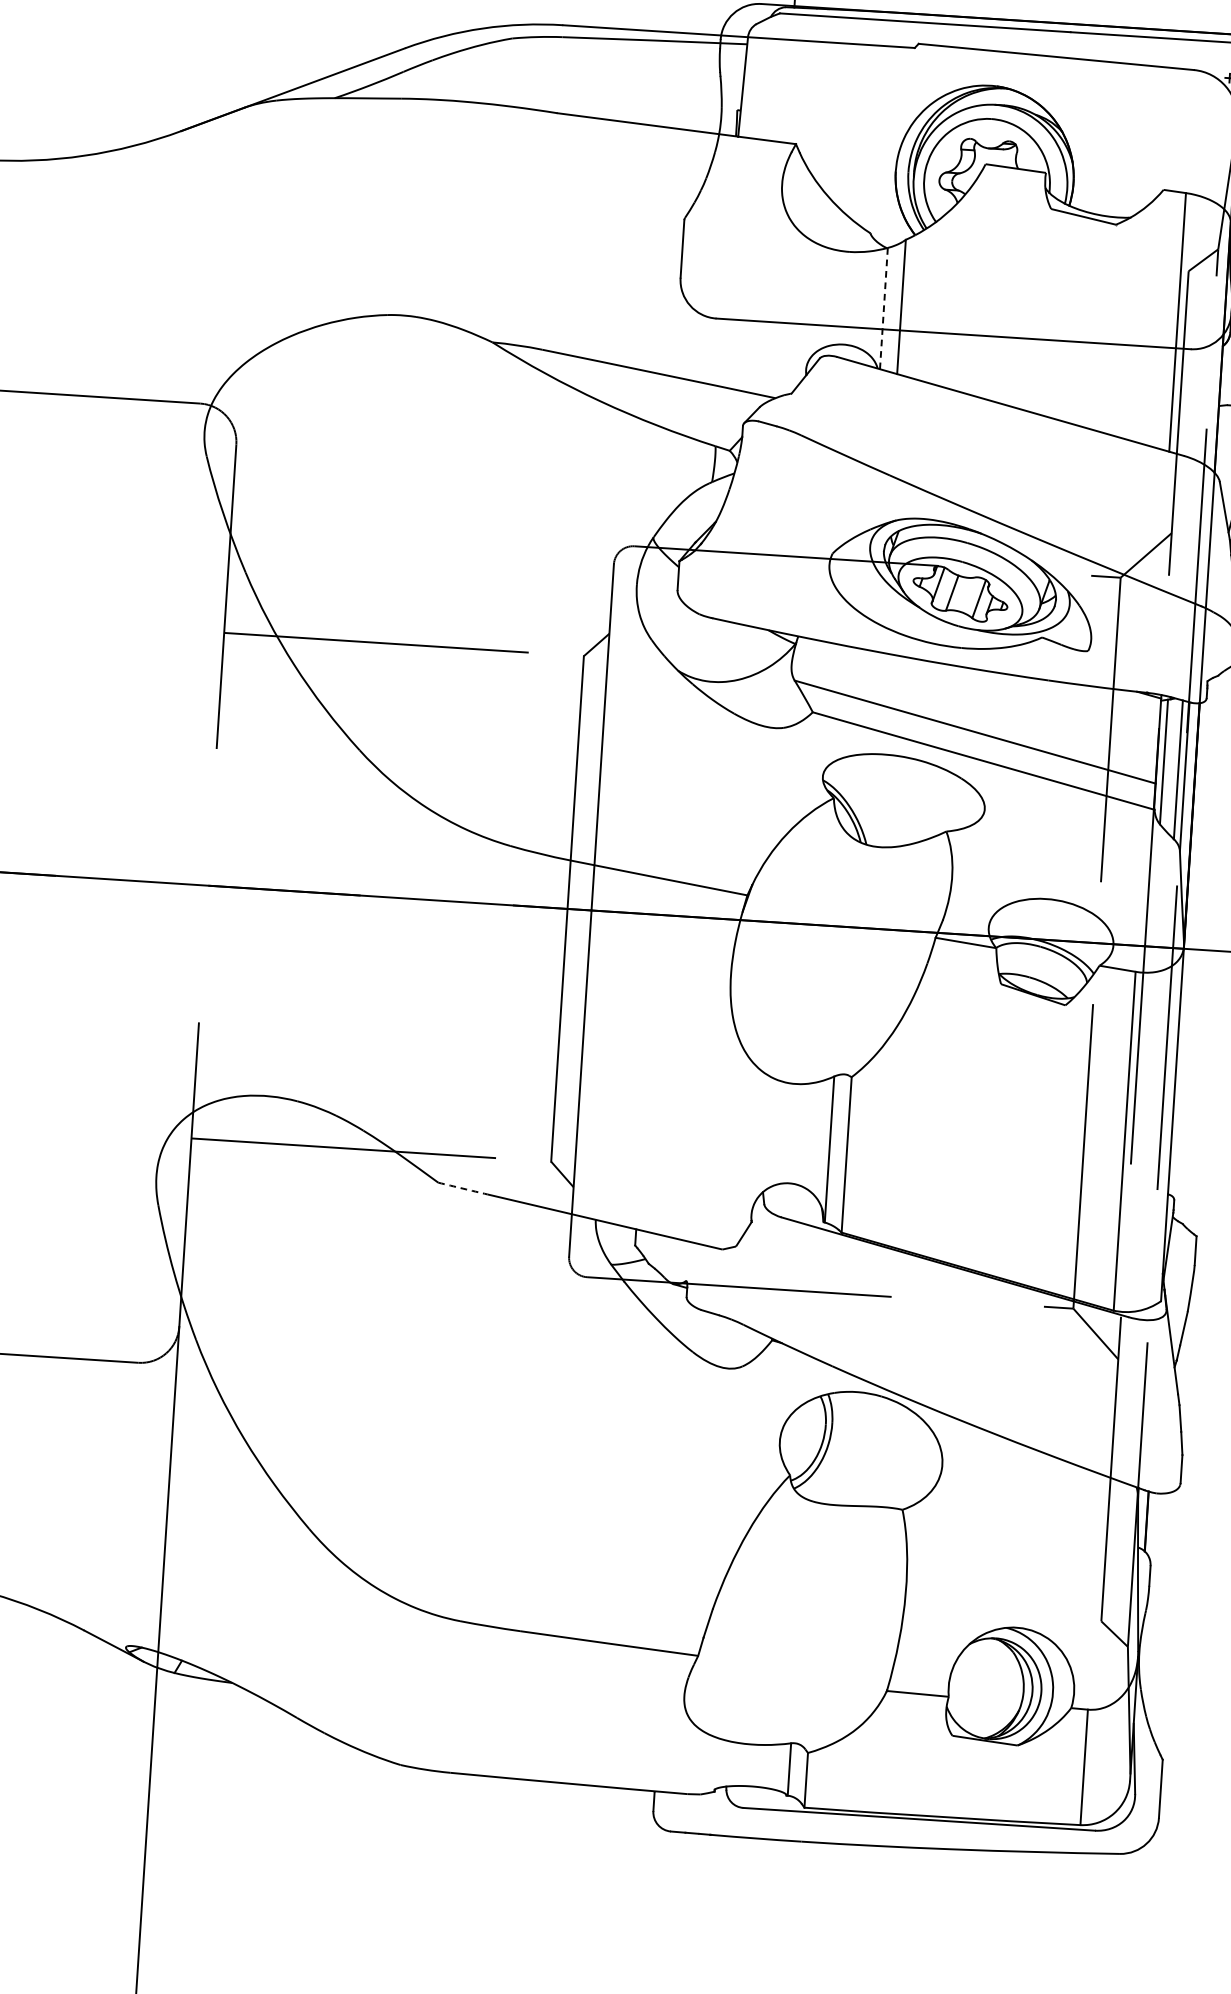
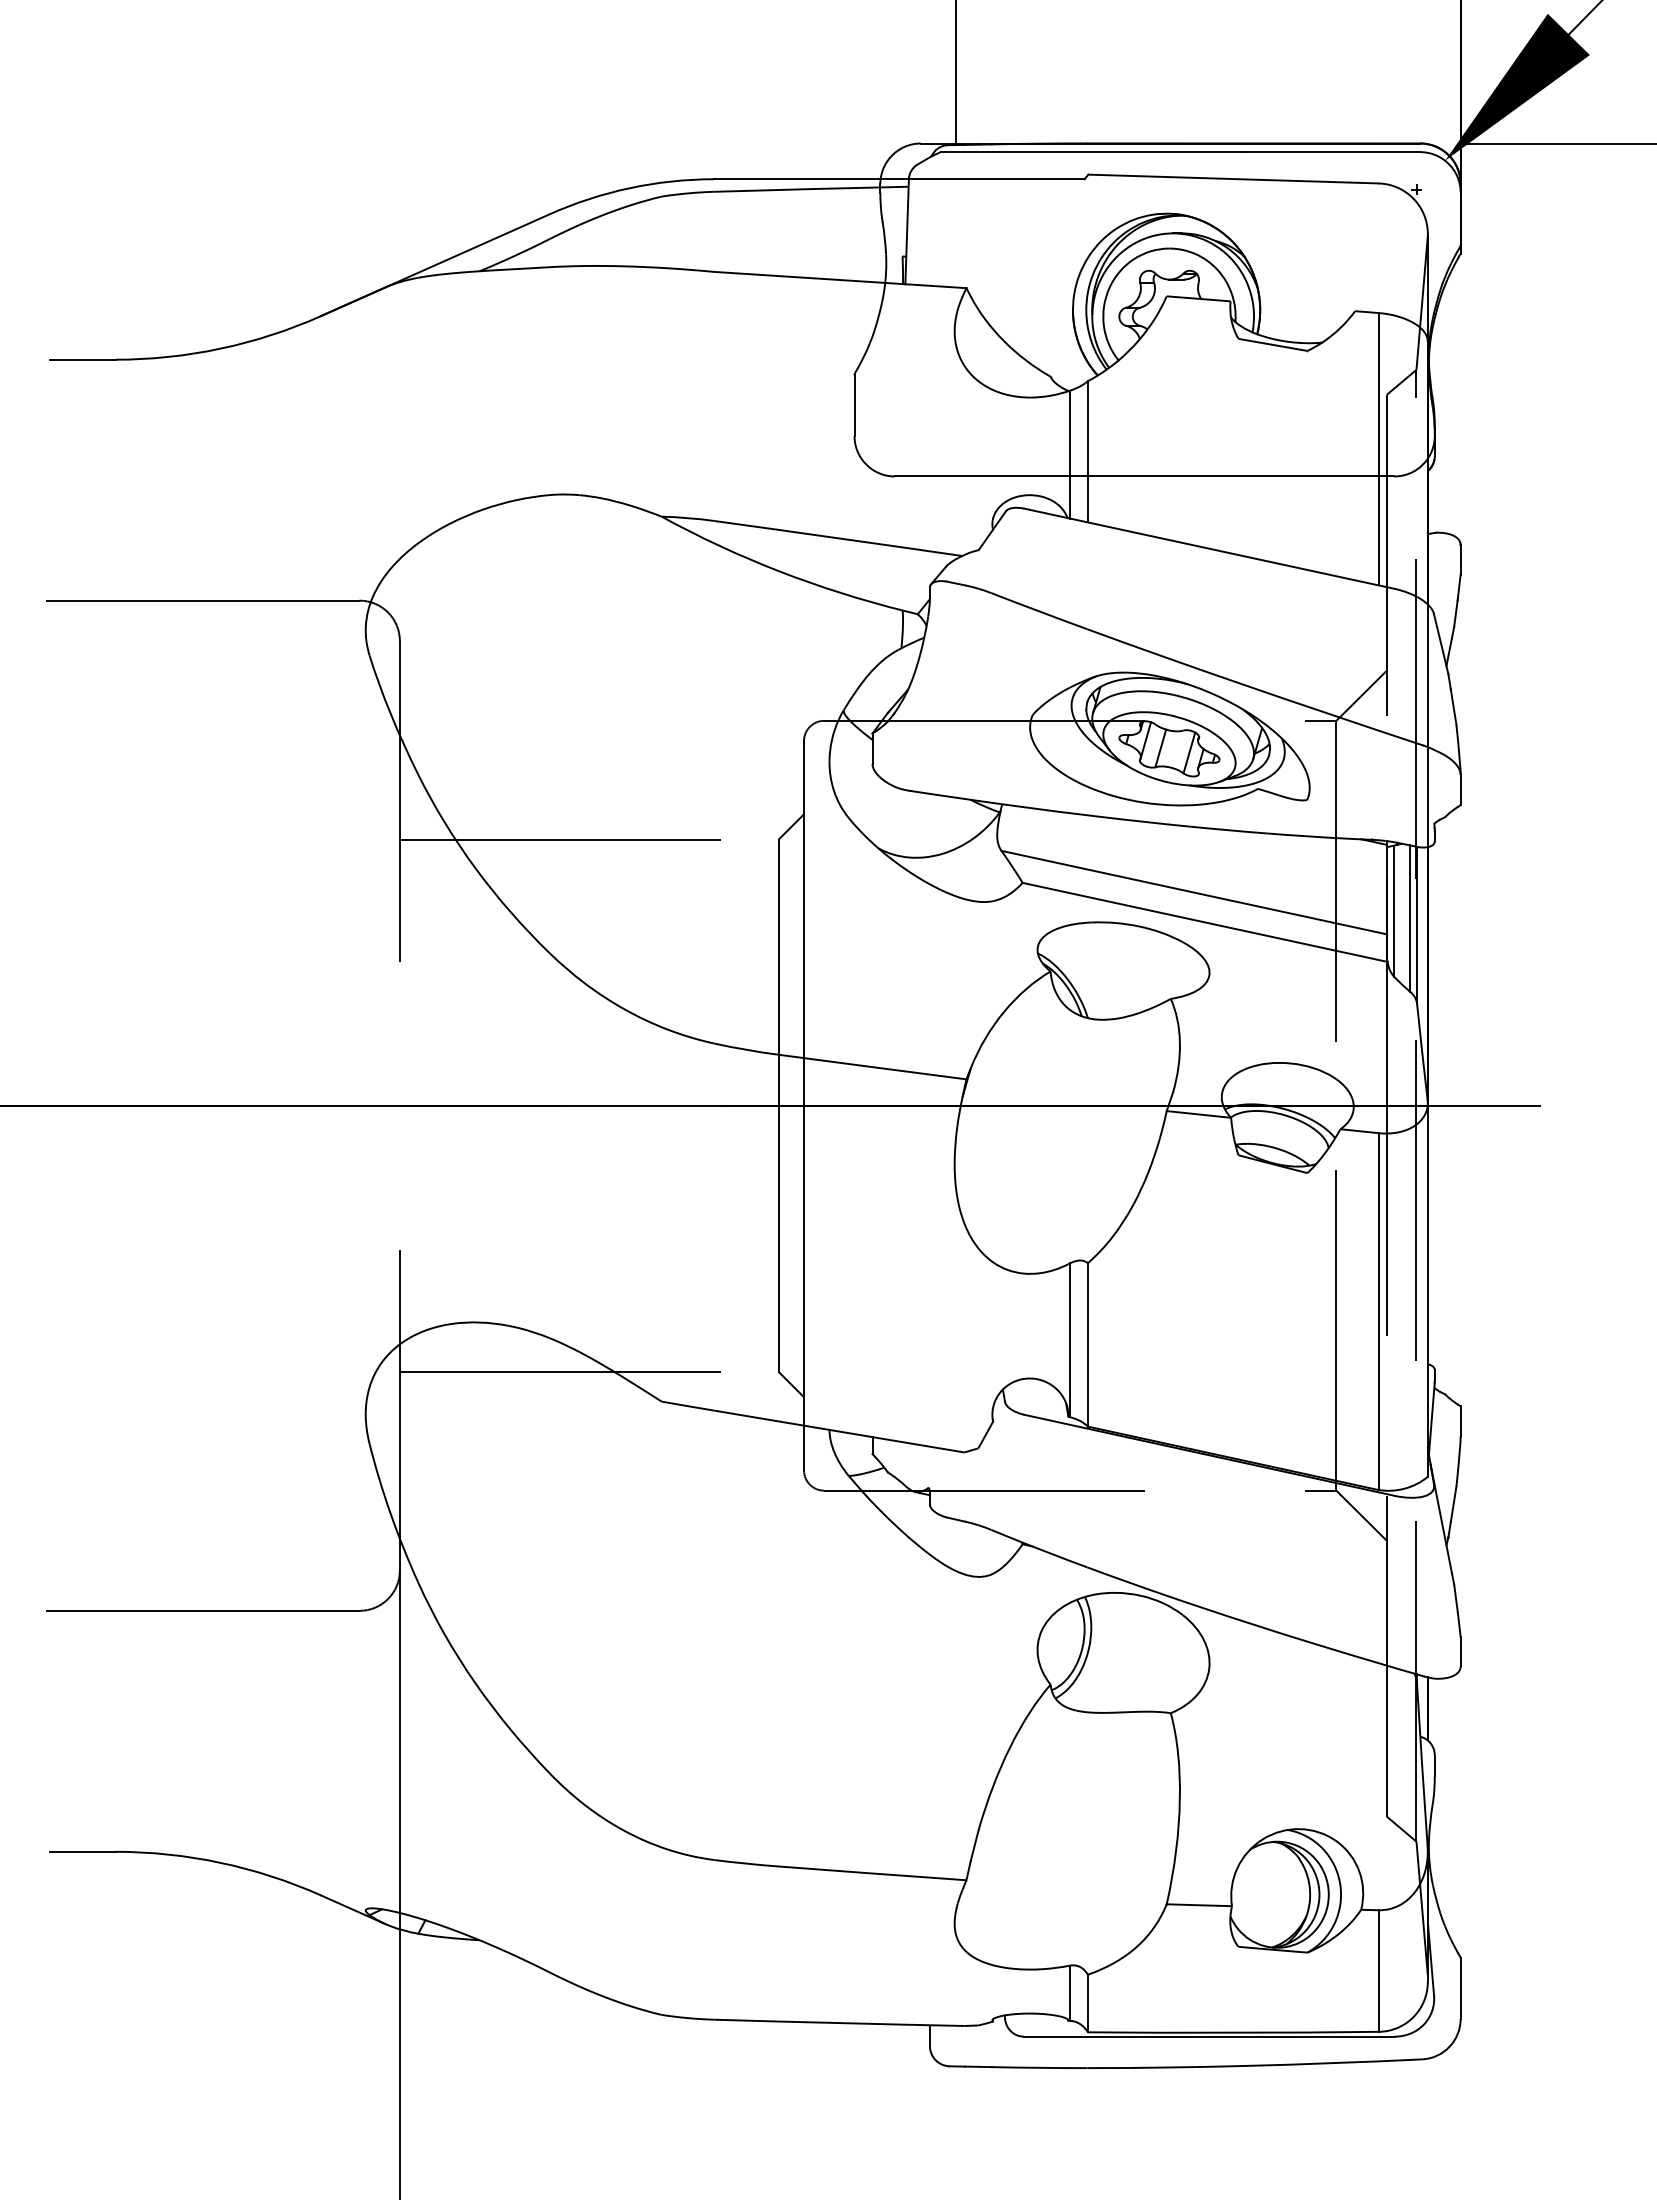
line: (883, 308) -> (1069, 454), dashed -> solid
arc: (463, 1188) -> (688, 1406), dashed -> solid

